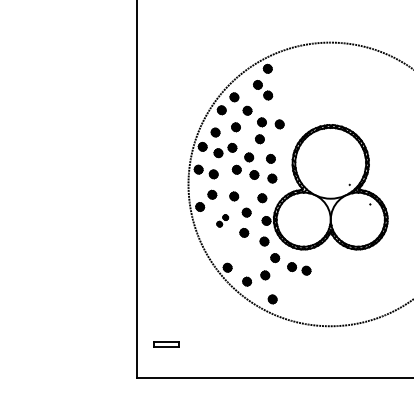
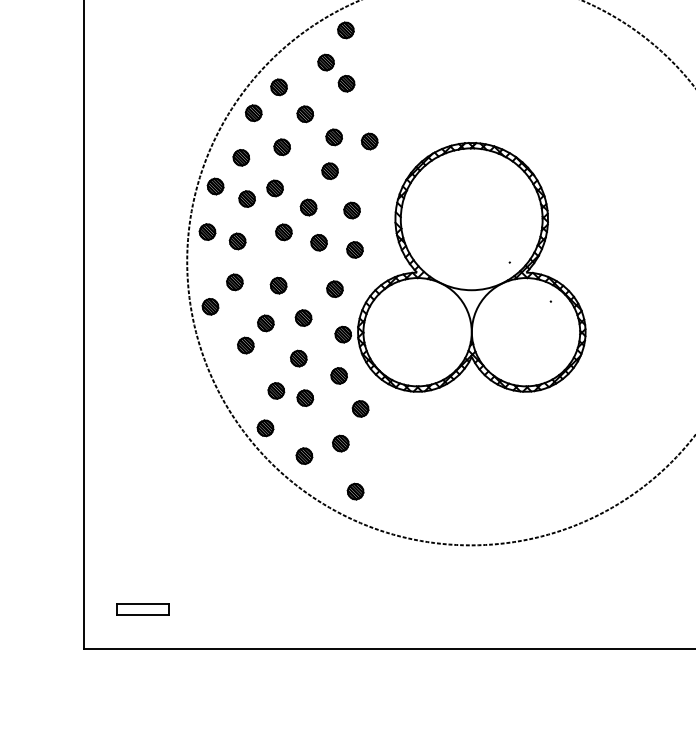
part: (222, 220) -> (255, 333), size x1.67
part: (299, 268) -> (291, 393), moved
part: (166, 344) -> (143, 609), moved

